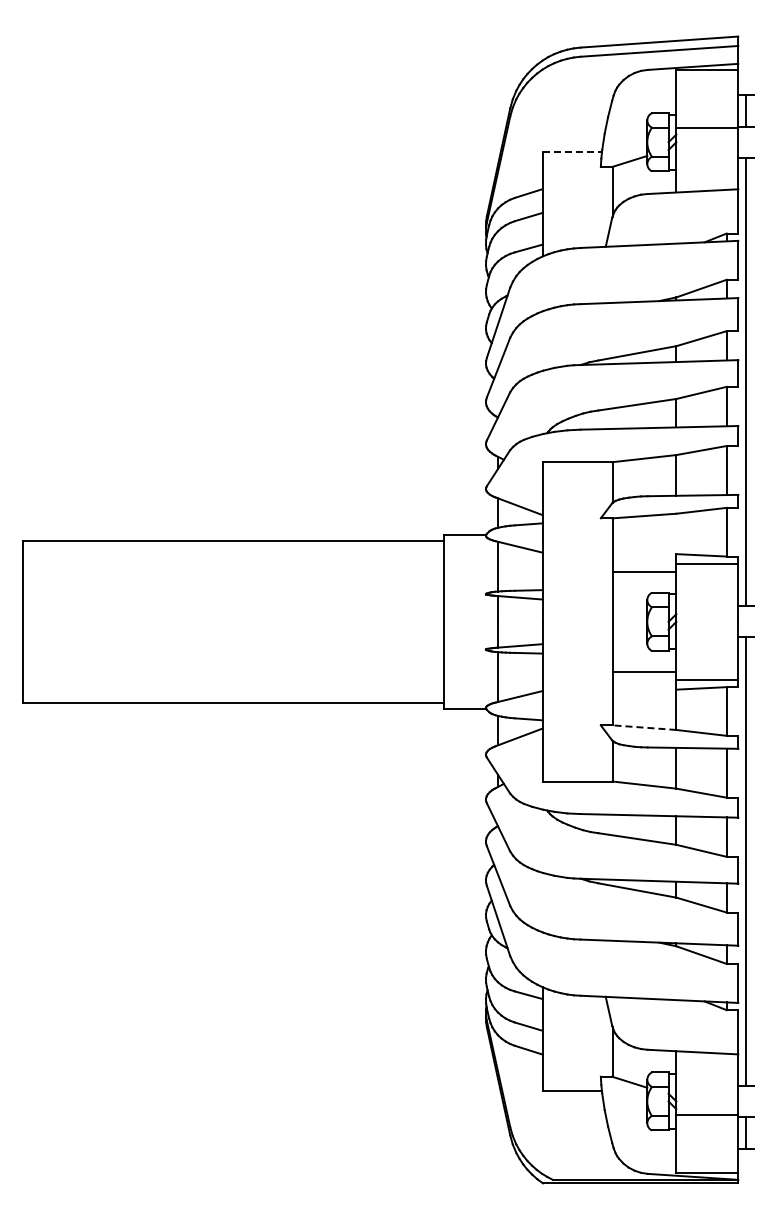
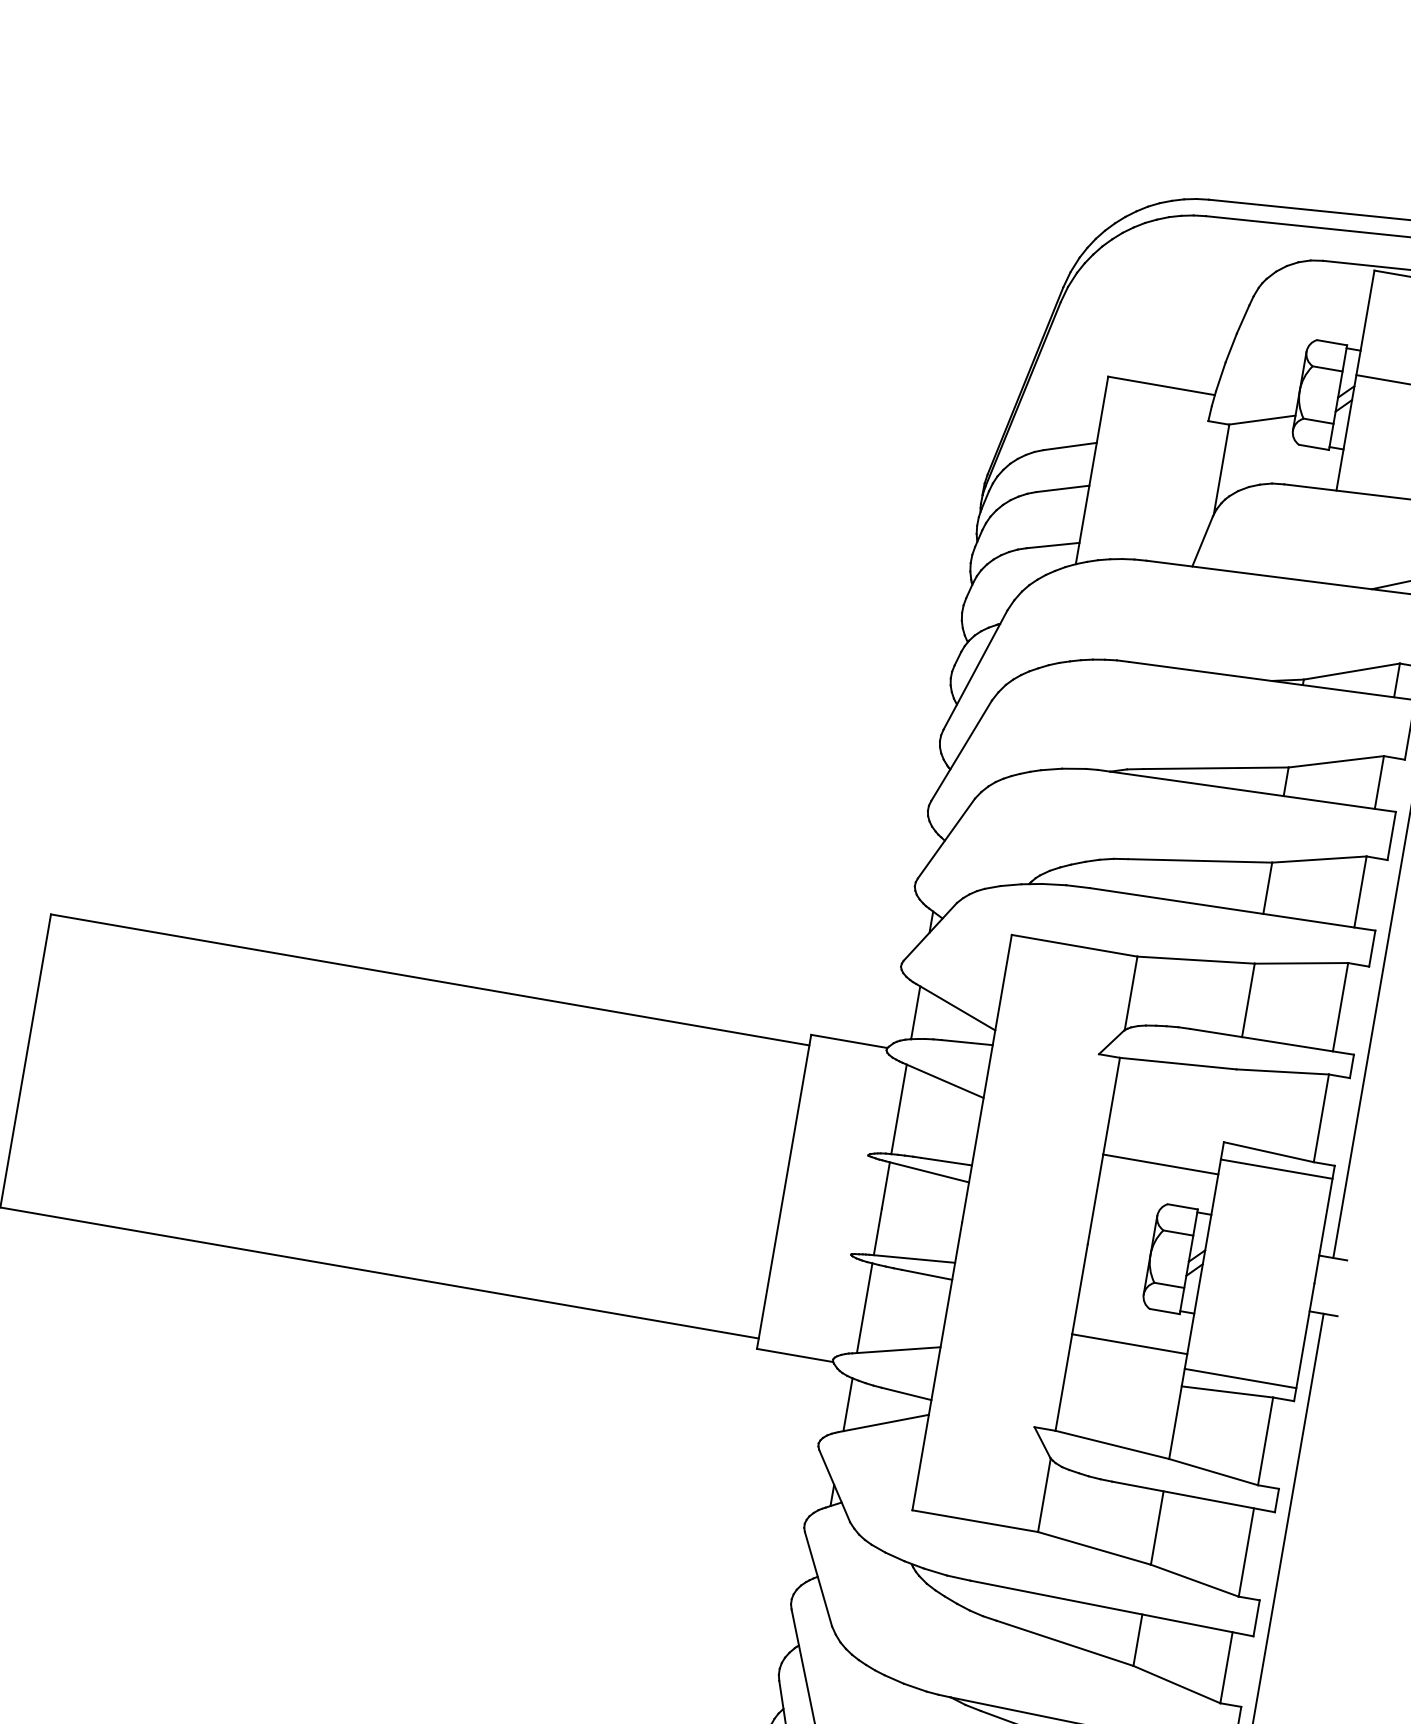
line: (572, 152) -> (1161, 386), dashed -> solid
line: (643, 727) -> (1110, 1444), dashed -> solid

